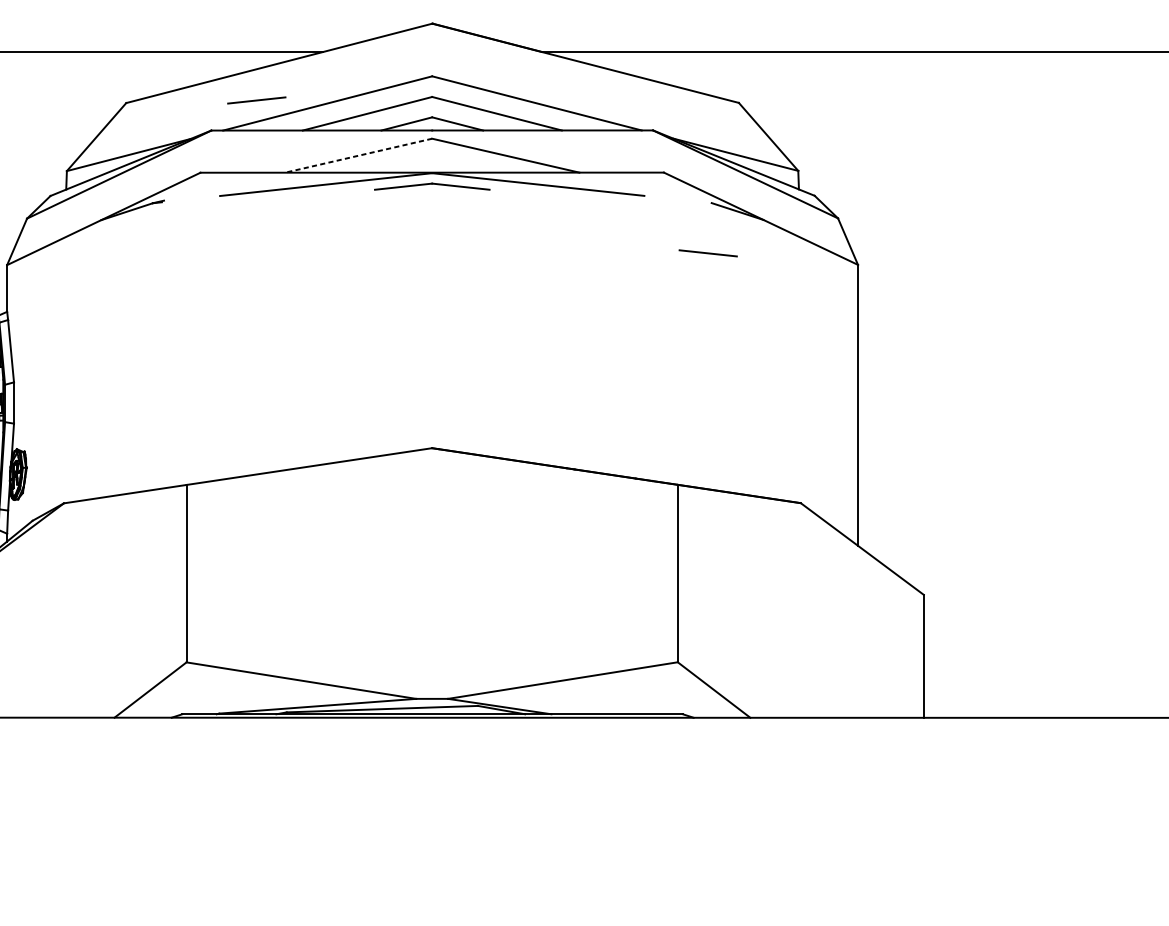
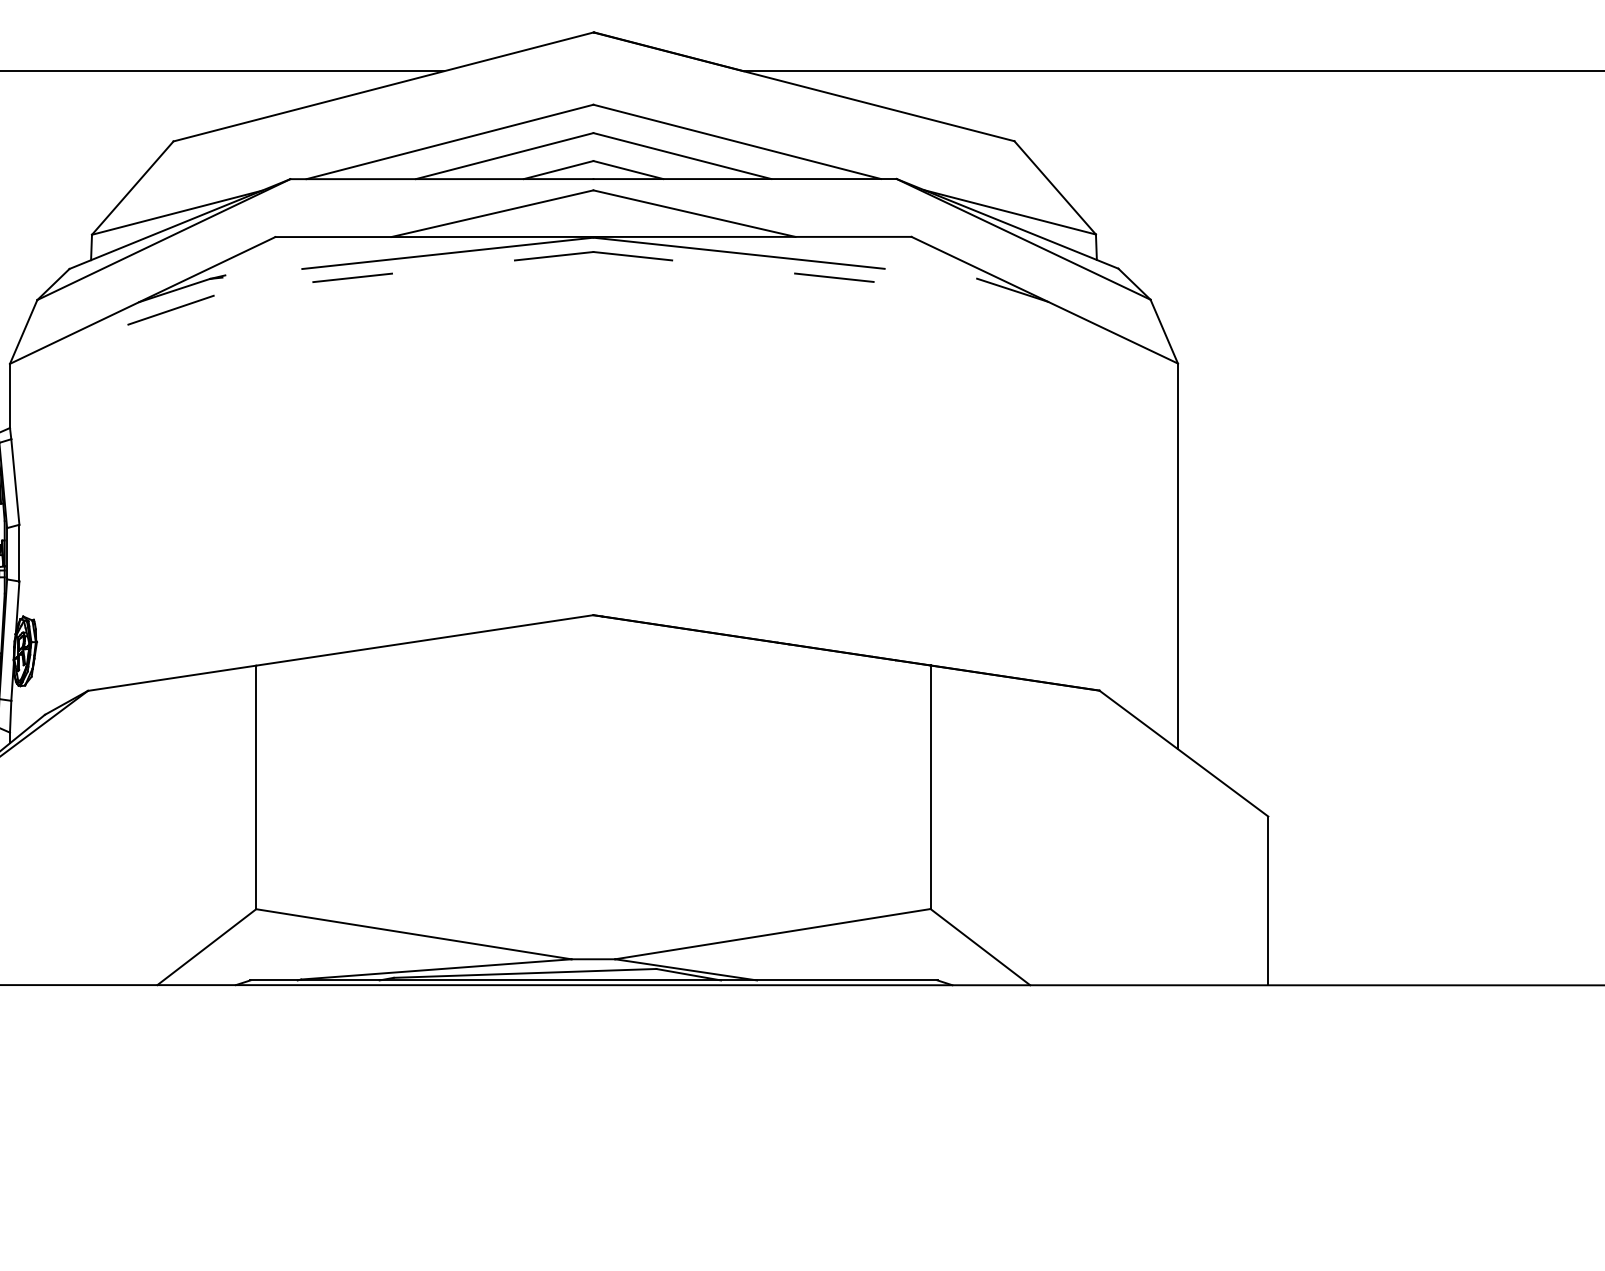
line: (256, 100) -> (352, 277), moved
line: (358, 155) -> (492, 213), dashed -> solid
line: (124, 225) -> (170, 309), added
line: (708, 253) -> (834, 277), moved

